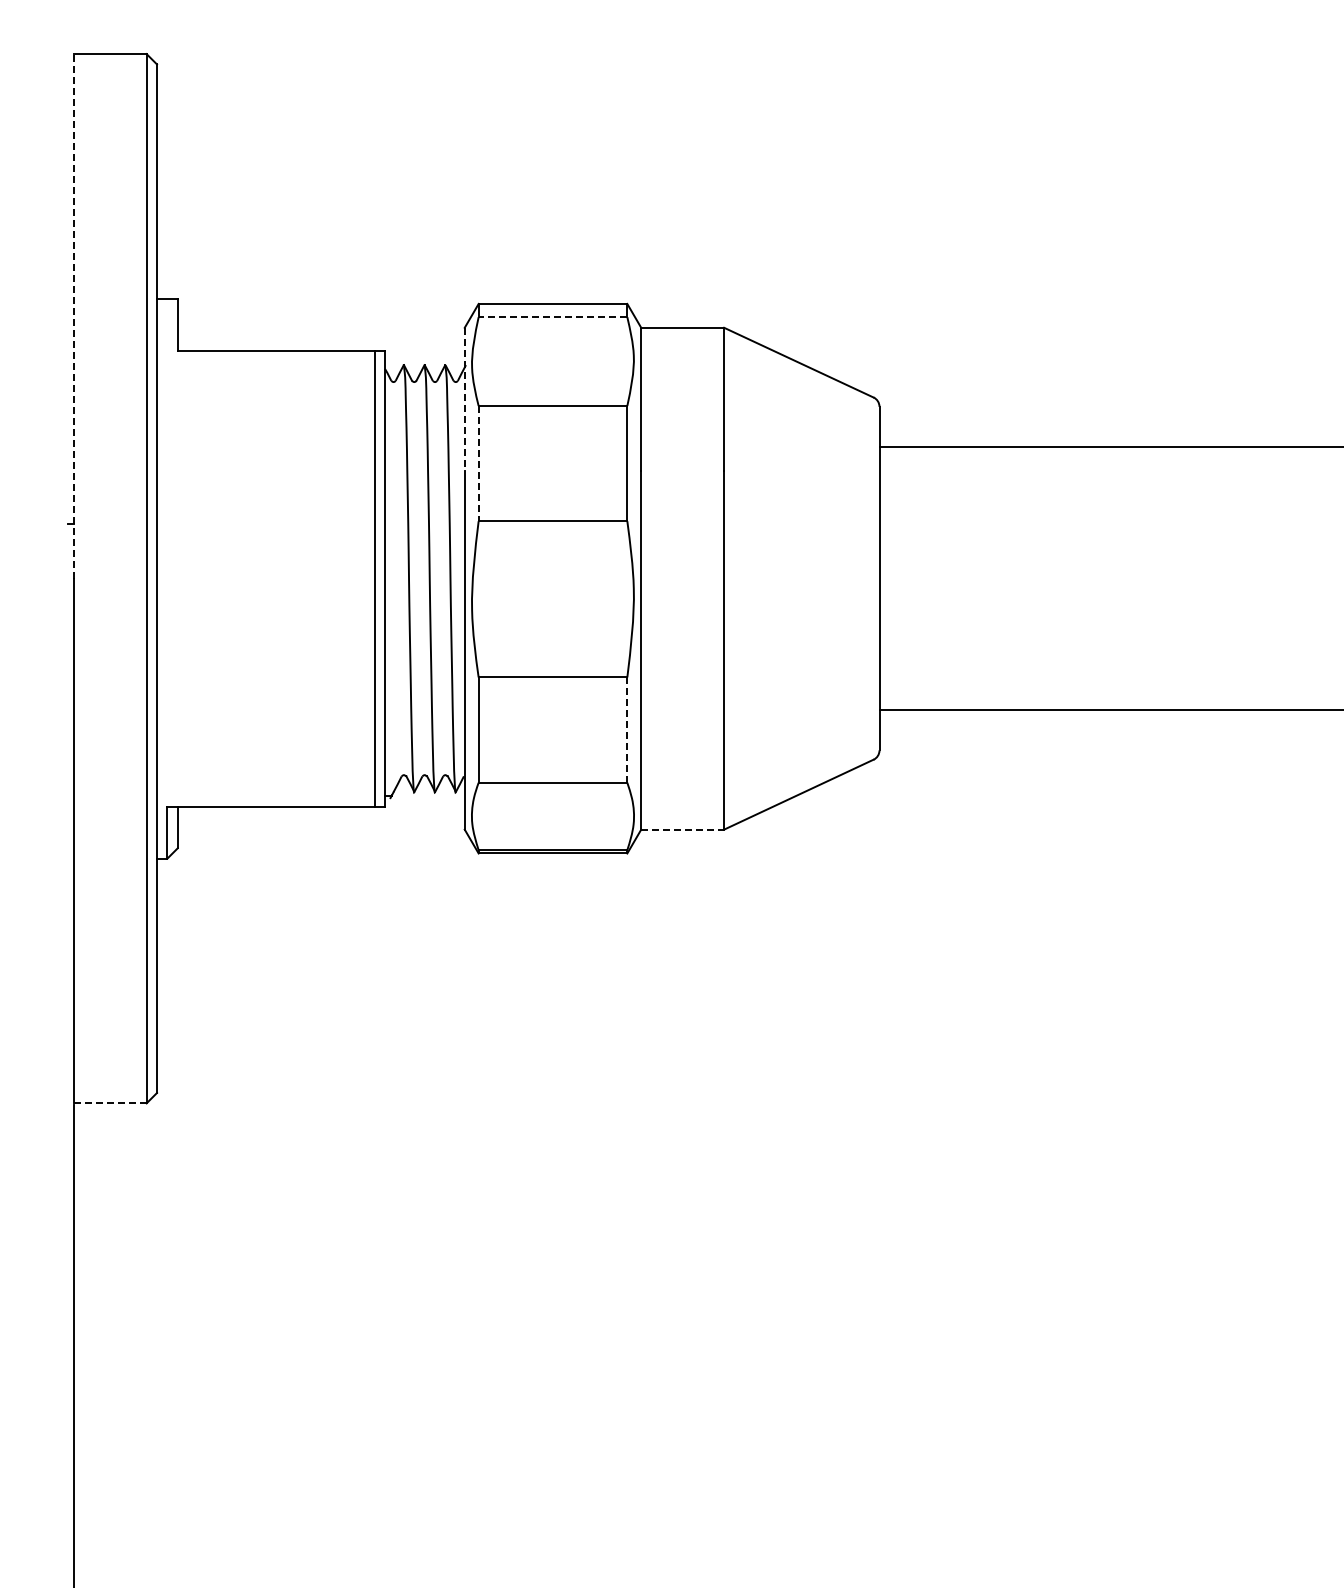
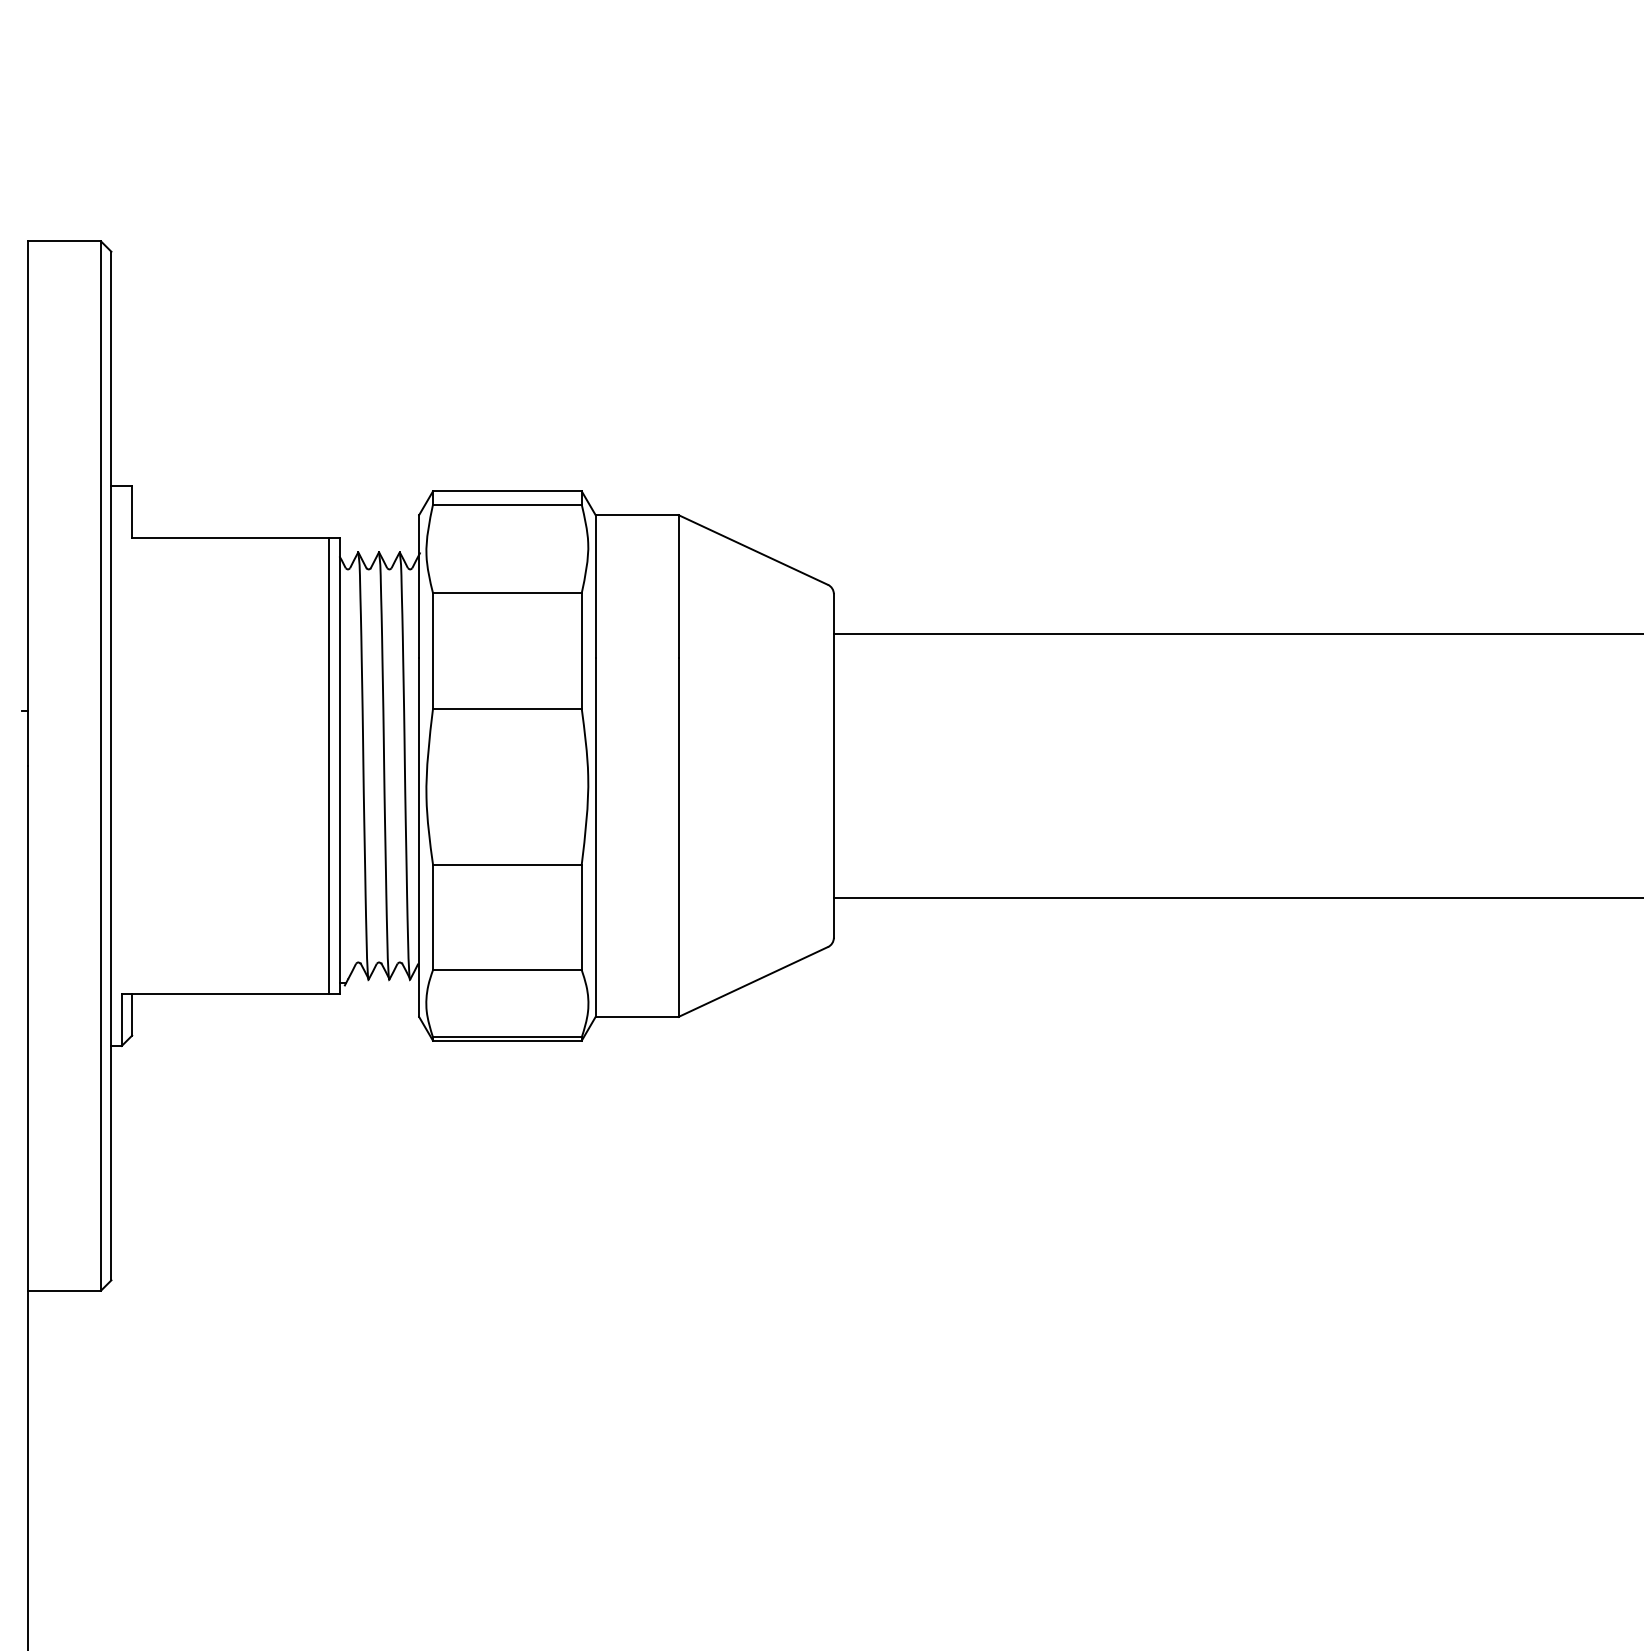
line: (74, 316) -> (28, 503), dashed -> solid
line: (552, 317) -> (506, 504), dashed -> solid
line: (465, 400) -> (419, 587), dashed -> solid
line: (479, 463) -> (433, 650), dashed -> solid
line: (627, 730) -> (581, 917), dashed -> solid
line: (683, 829) -> (637, 1016), dashed -> solid
line: (111, 1103) -> (65, 1290), dashed -> solid

